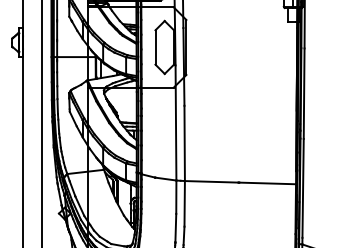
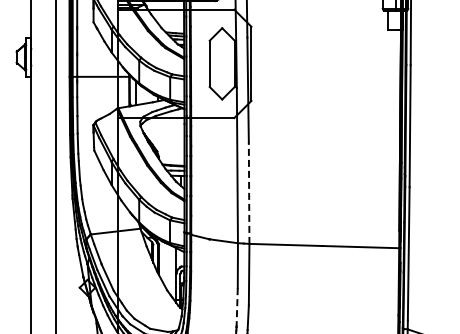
line: (184, 143) -> (249, 193), solid -> dashed
line: (176, 228) -> (237, 307), solid -> dashed

